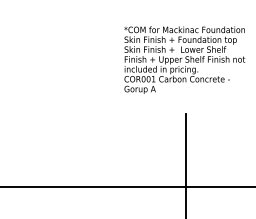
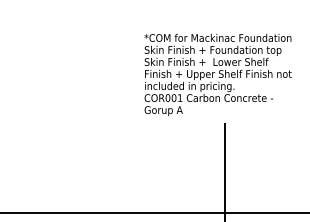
text: (184, 59) -> (217, 74), moved

